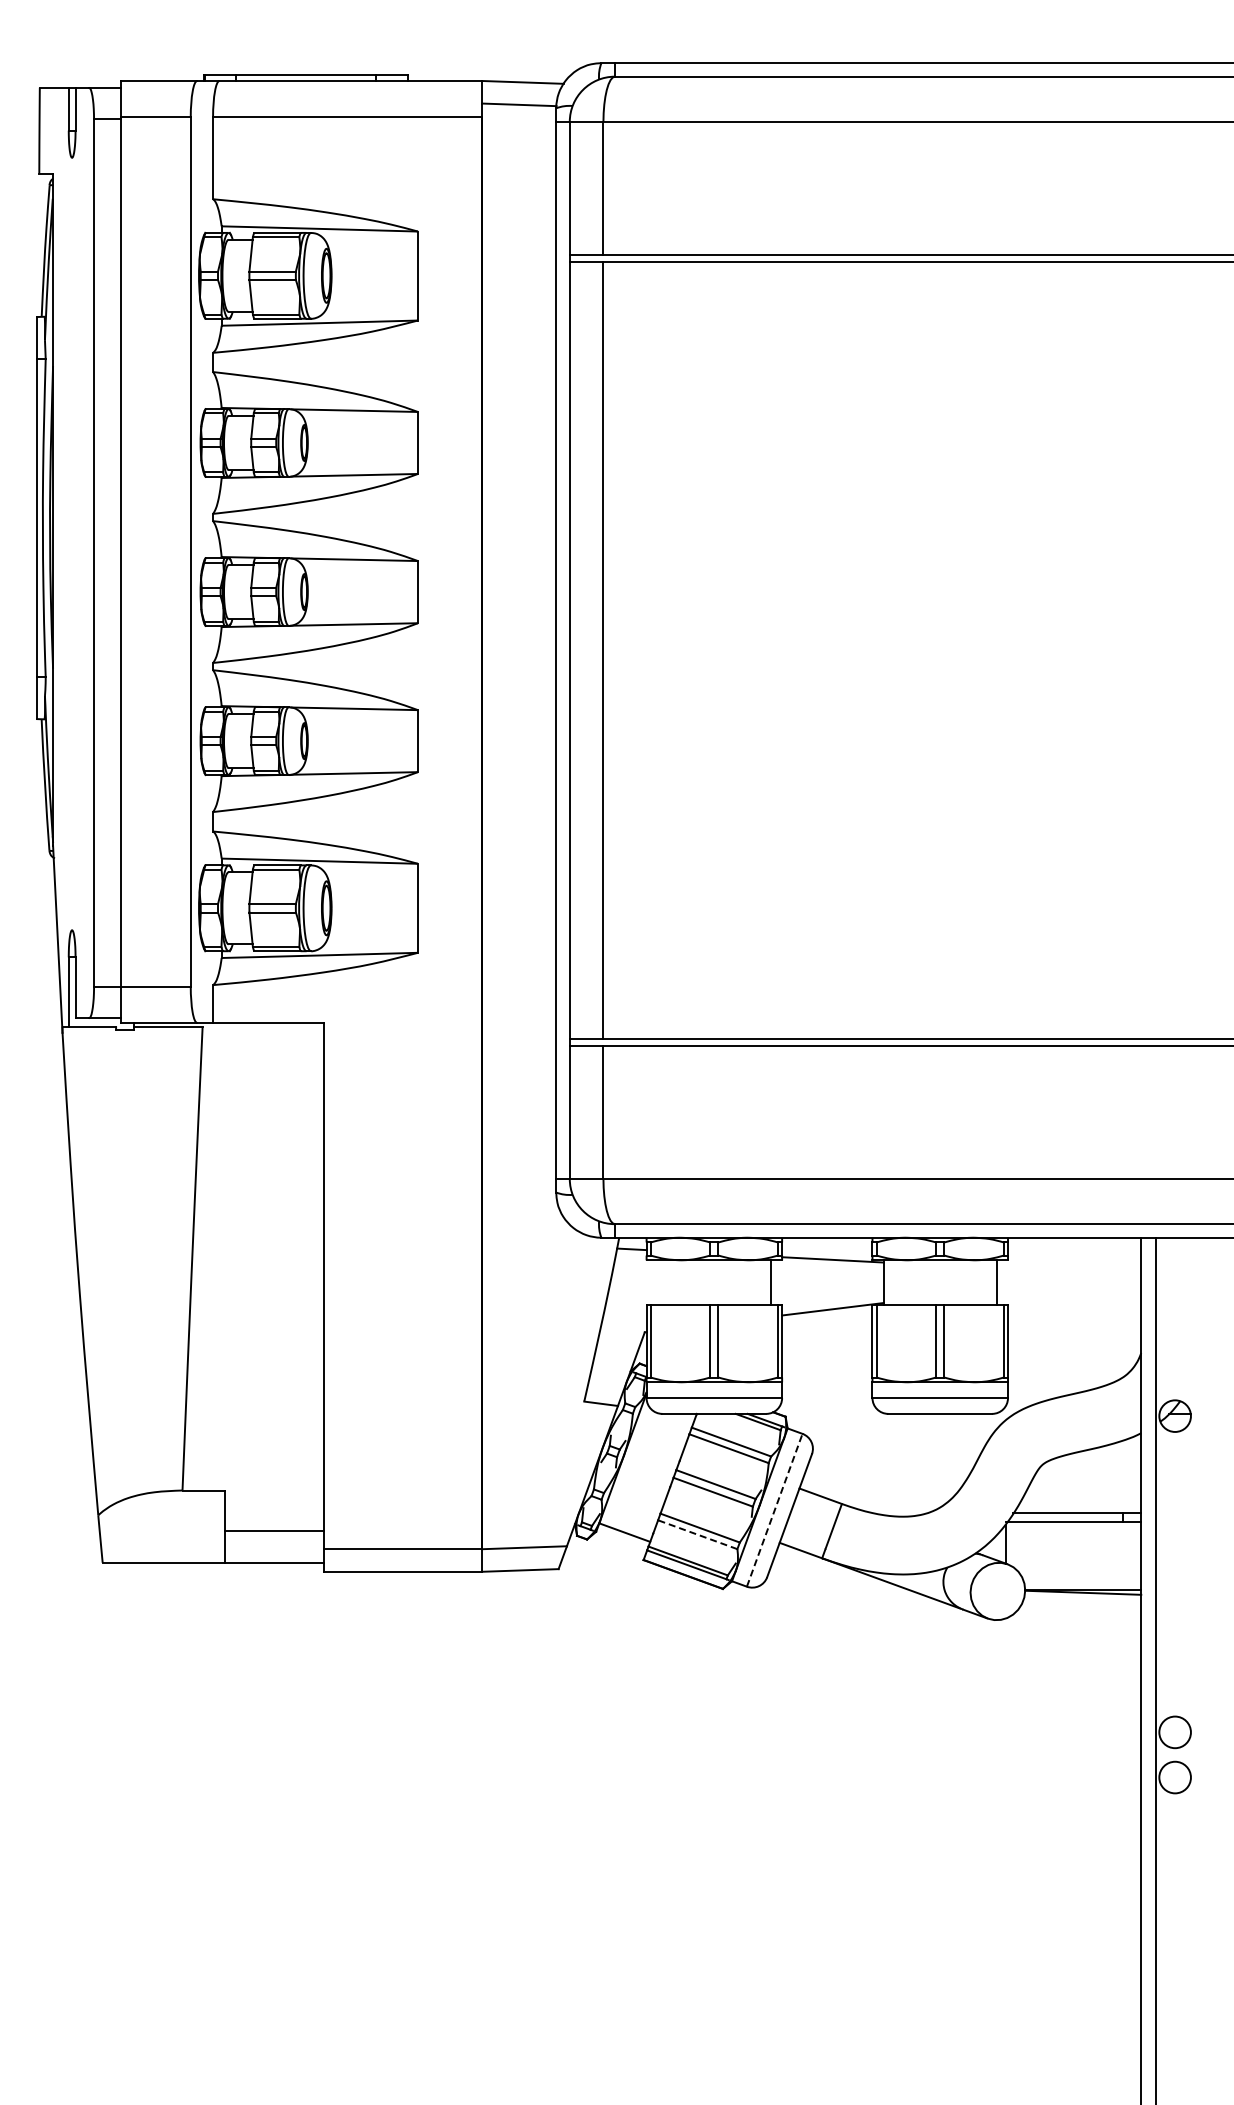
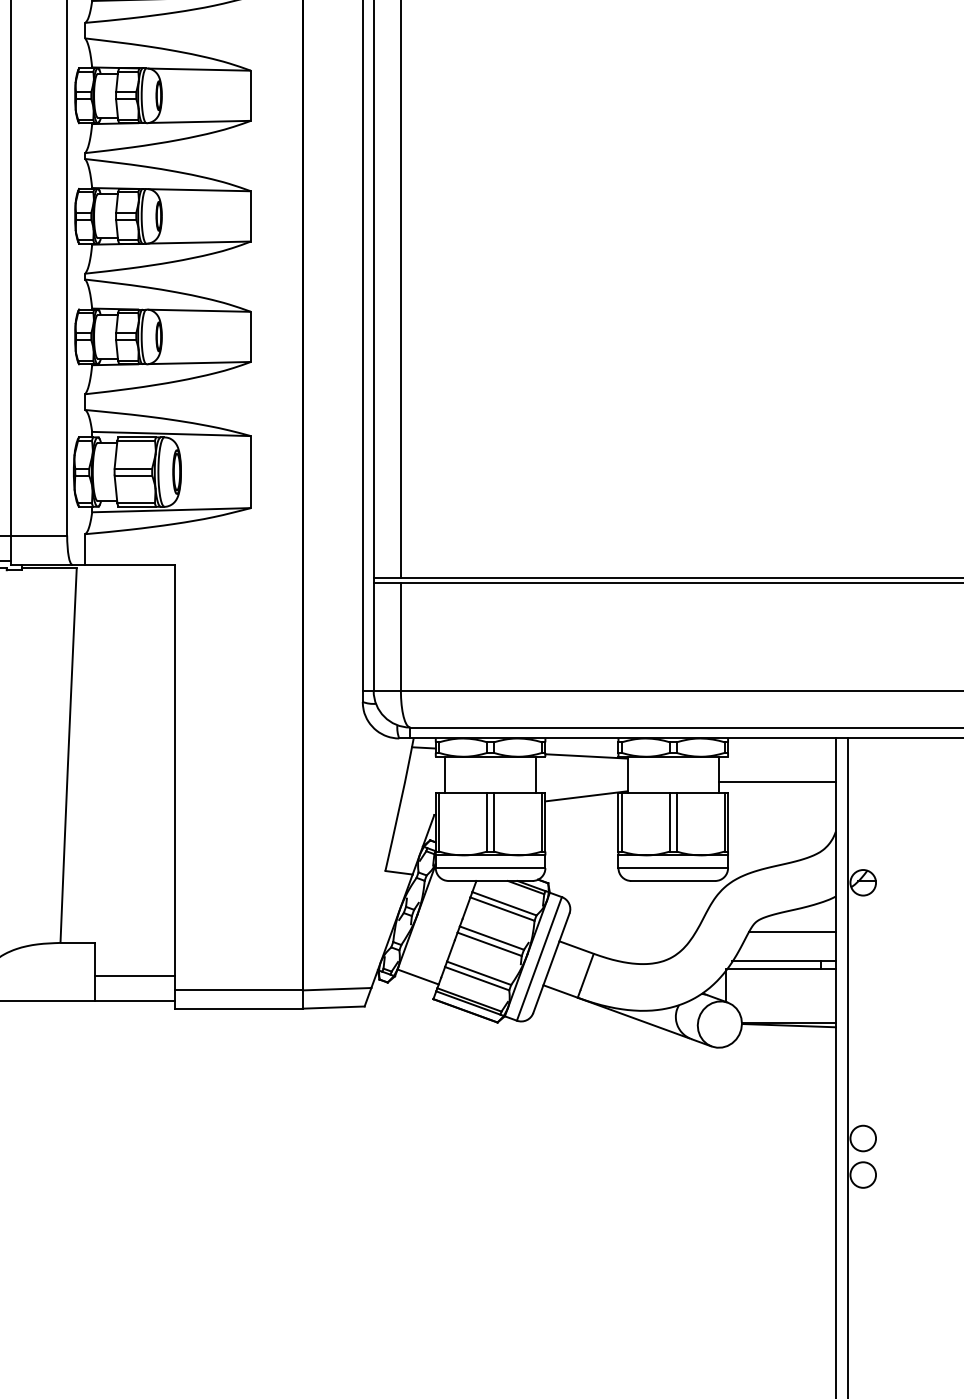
line: (657, 1282) -> (444, 774), added
line: (1068, 1291) -> (776, 781), added
line: (1087, 1477) -> (792, 932), added
line: (774, 1509) -> (539, 958), dashed -> solid
line: (697, 1534) -> (476, 978), dashed -> solid

